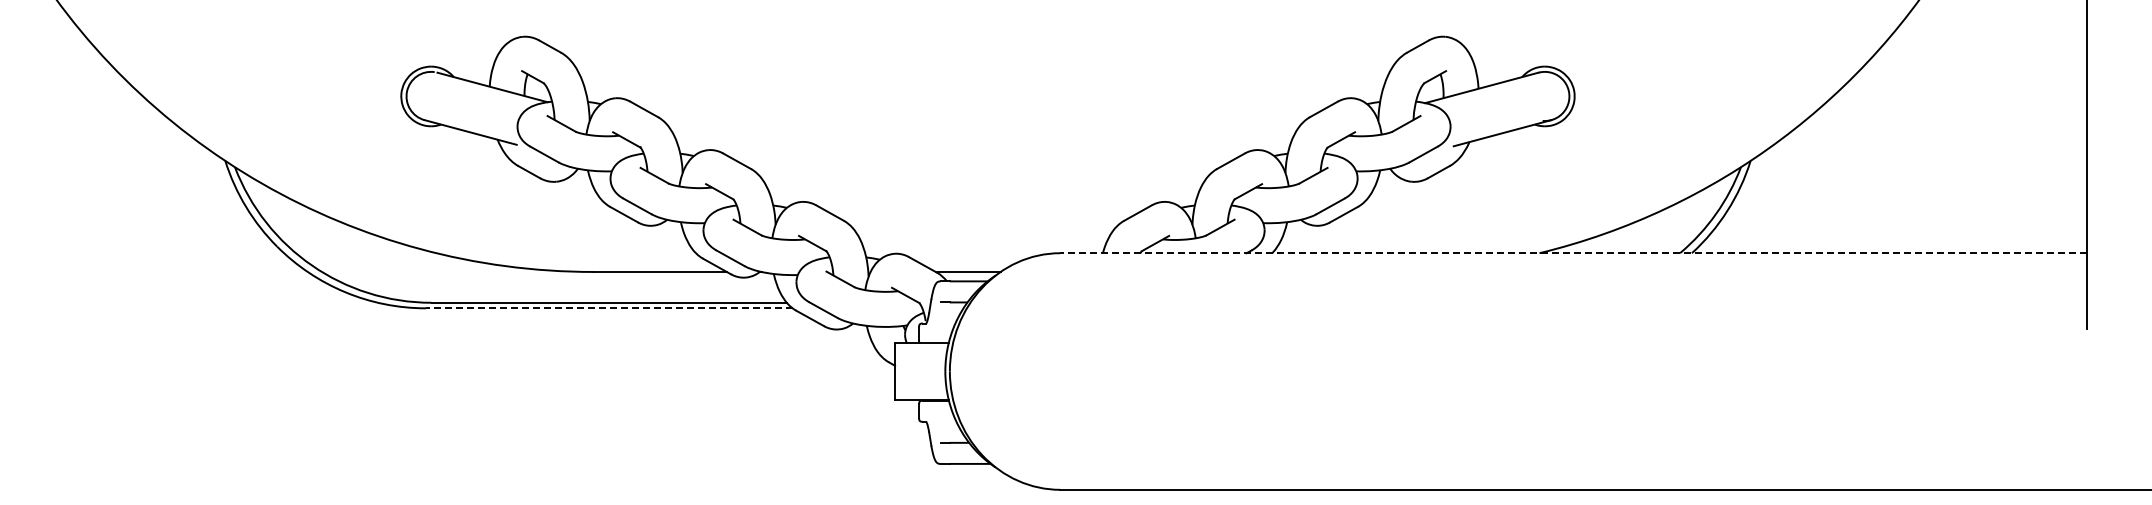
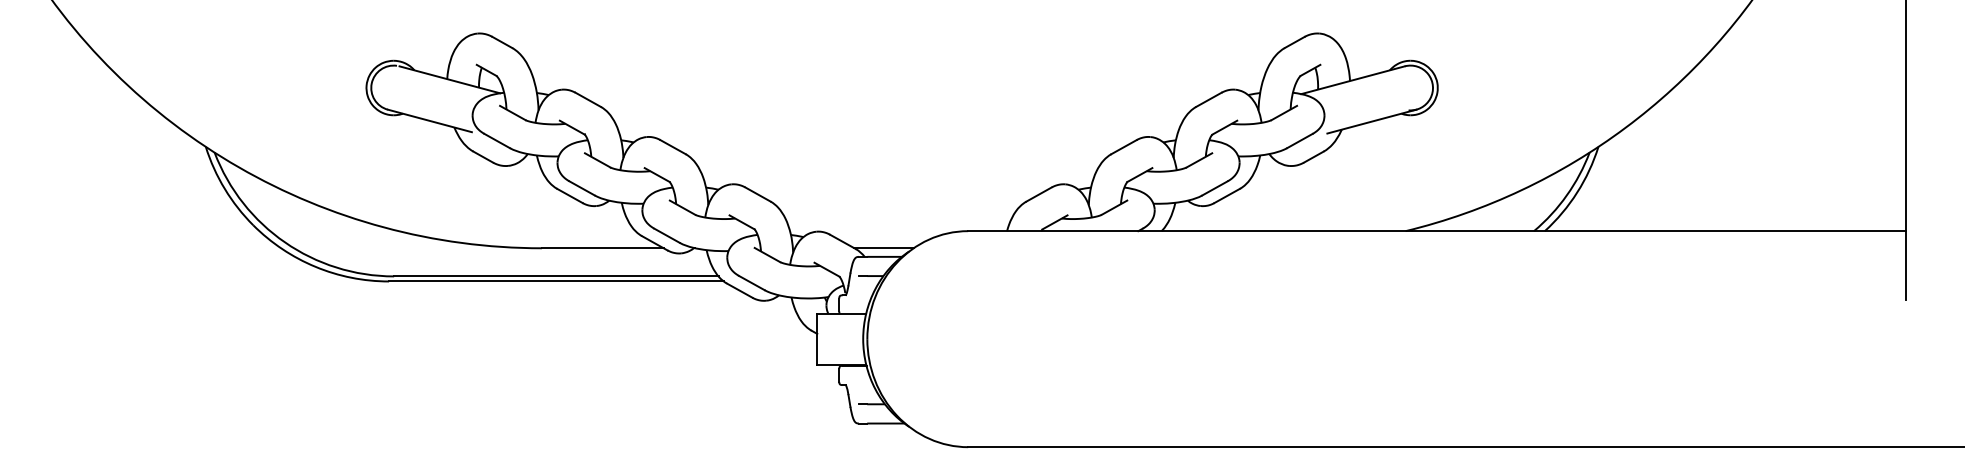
line: (1573, 253) -> (1436, 231), dashed -> solid
line: (608, 308) -> (555, 281), dashed -> solid

